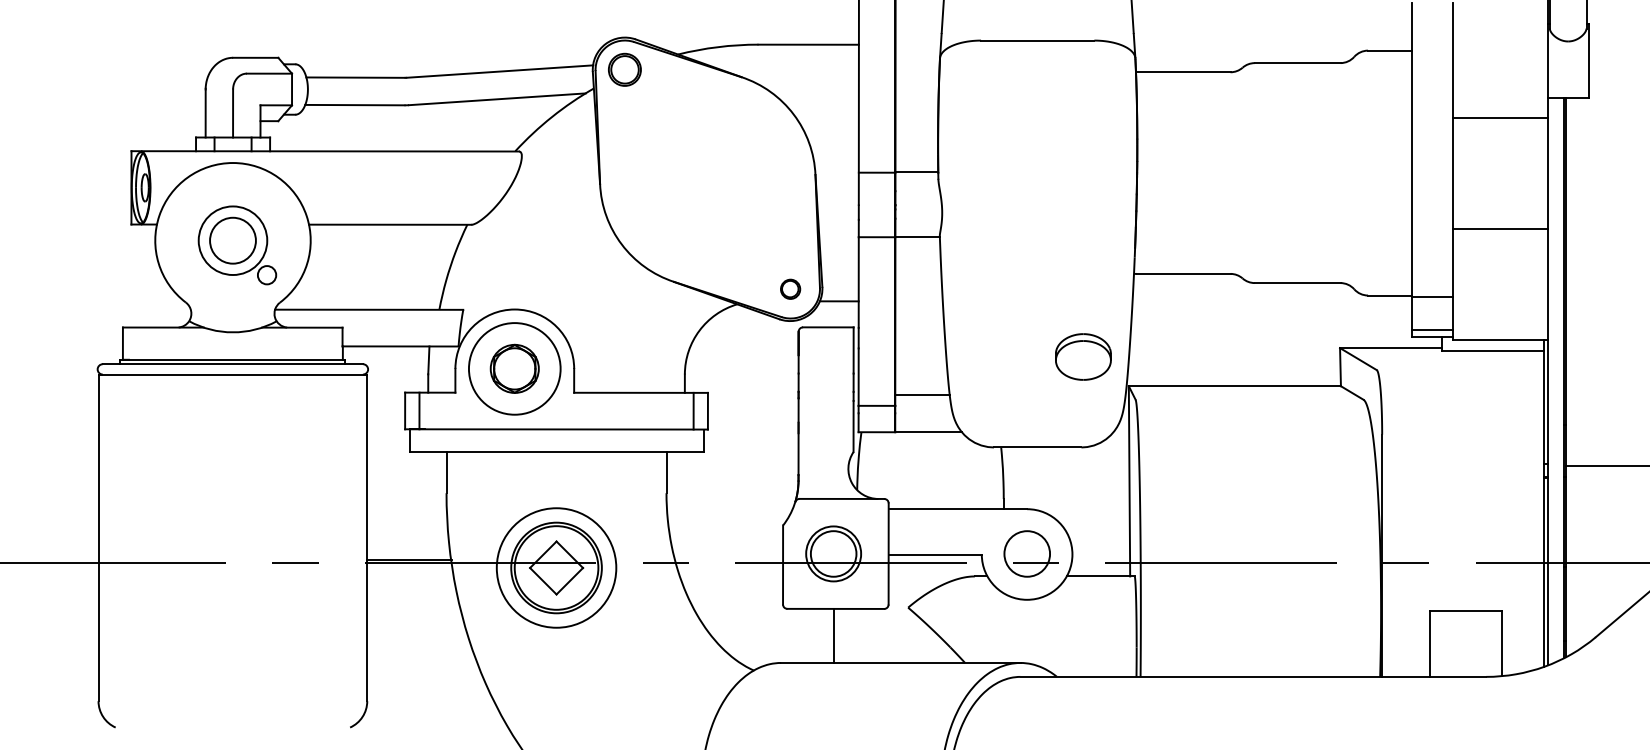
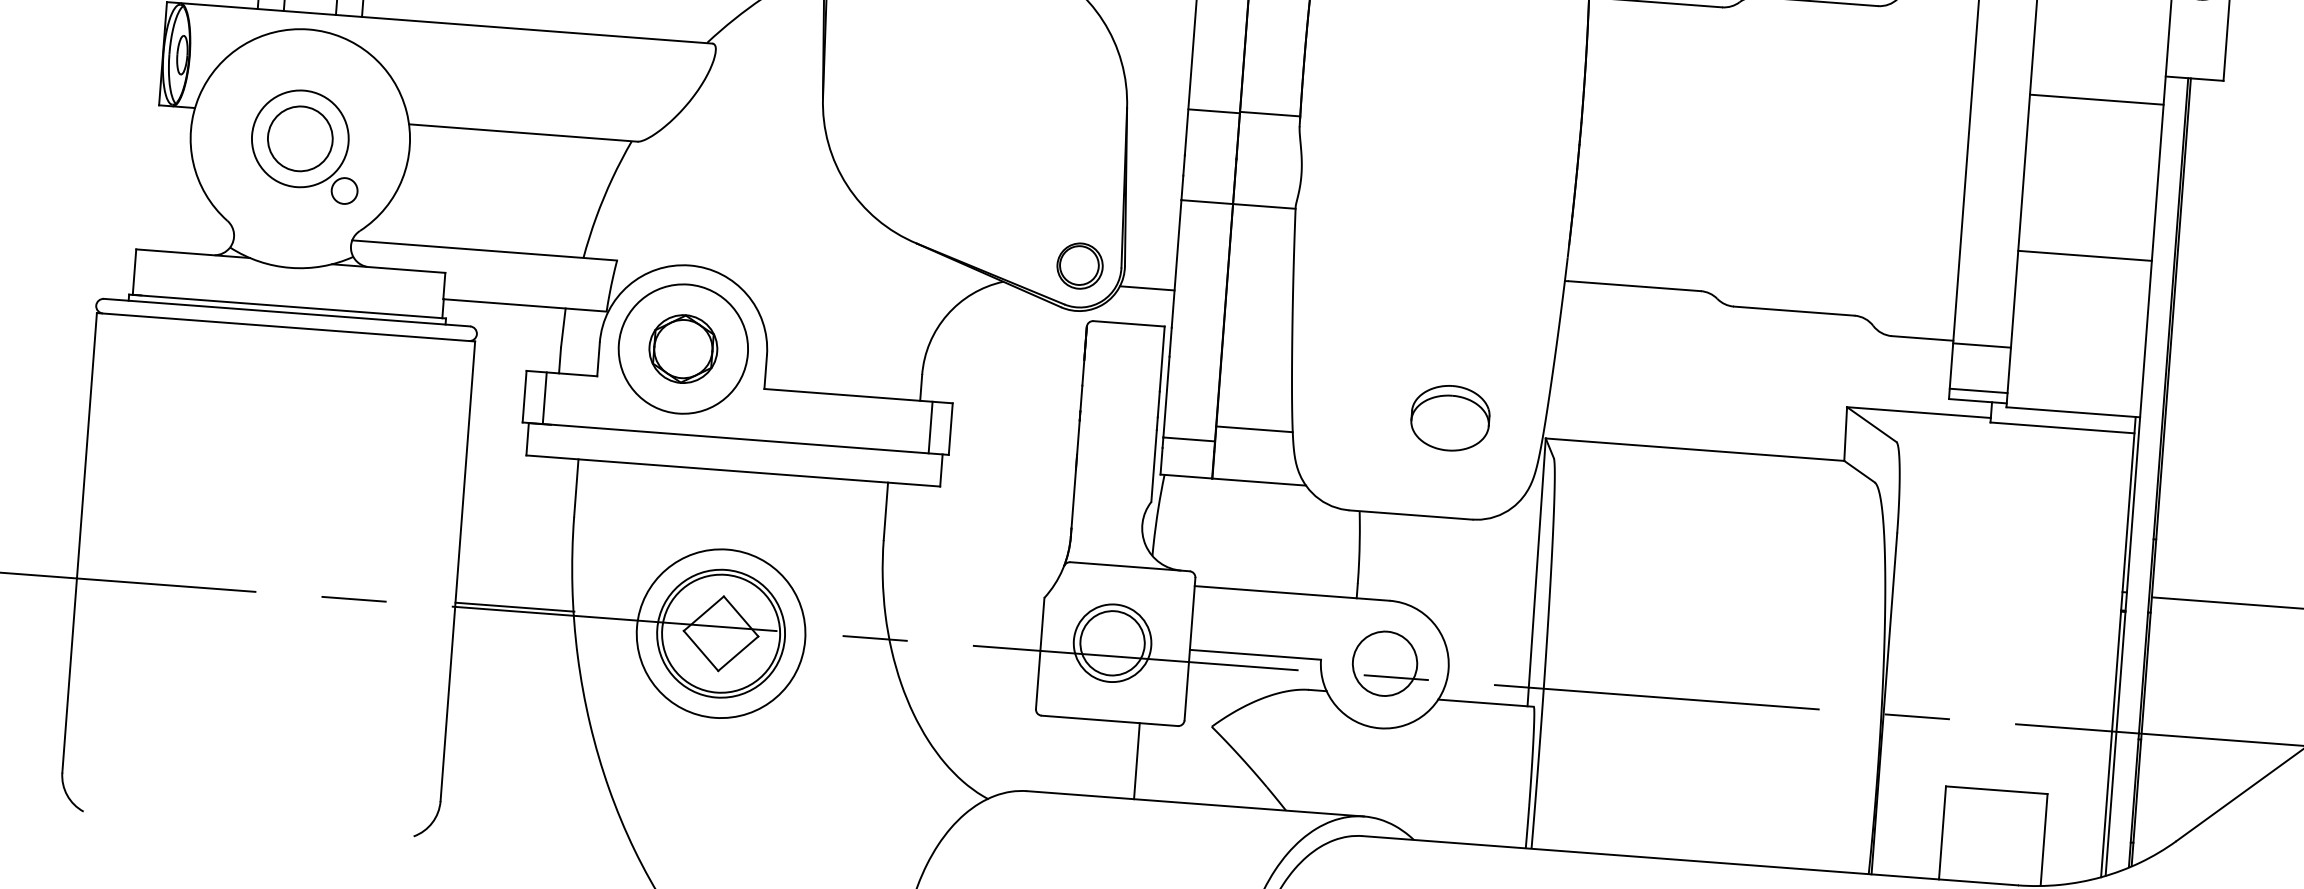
part: (790, 289) -> (1079, 266), size x1.67
part: (1083, 356) -> (1450, 417), moved
line: (834, 635) -> (1137, 760), moved

